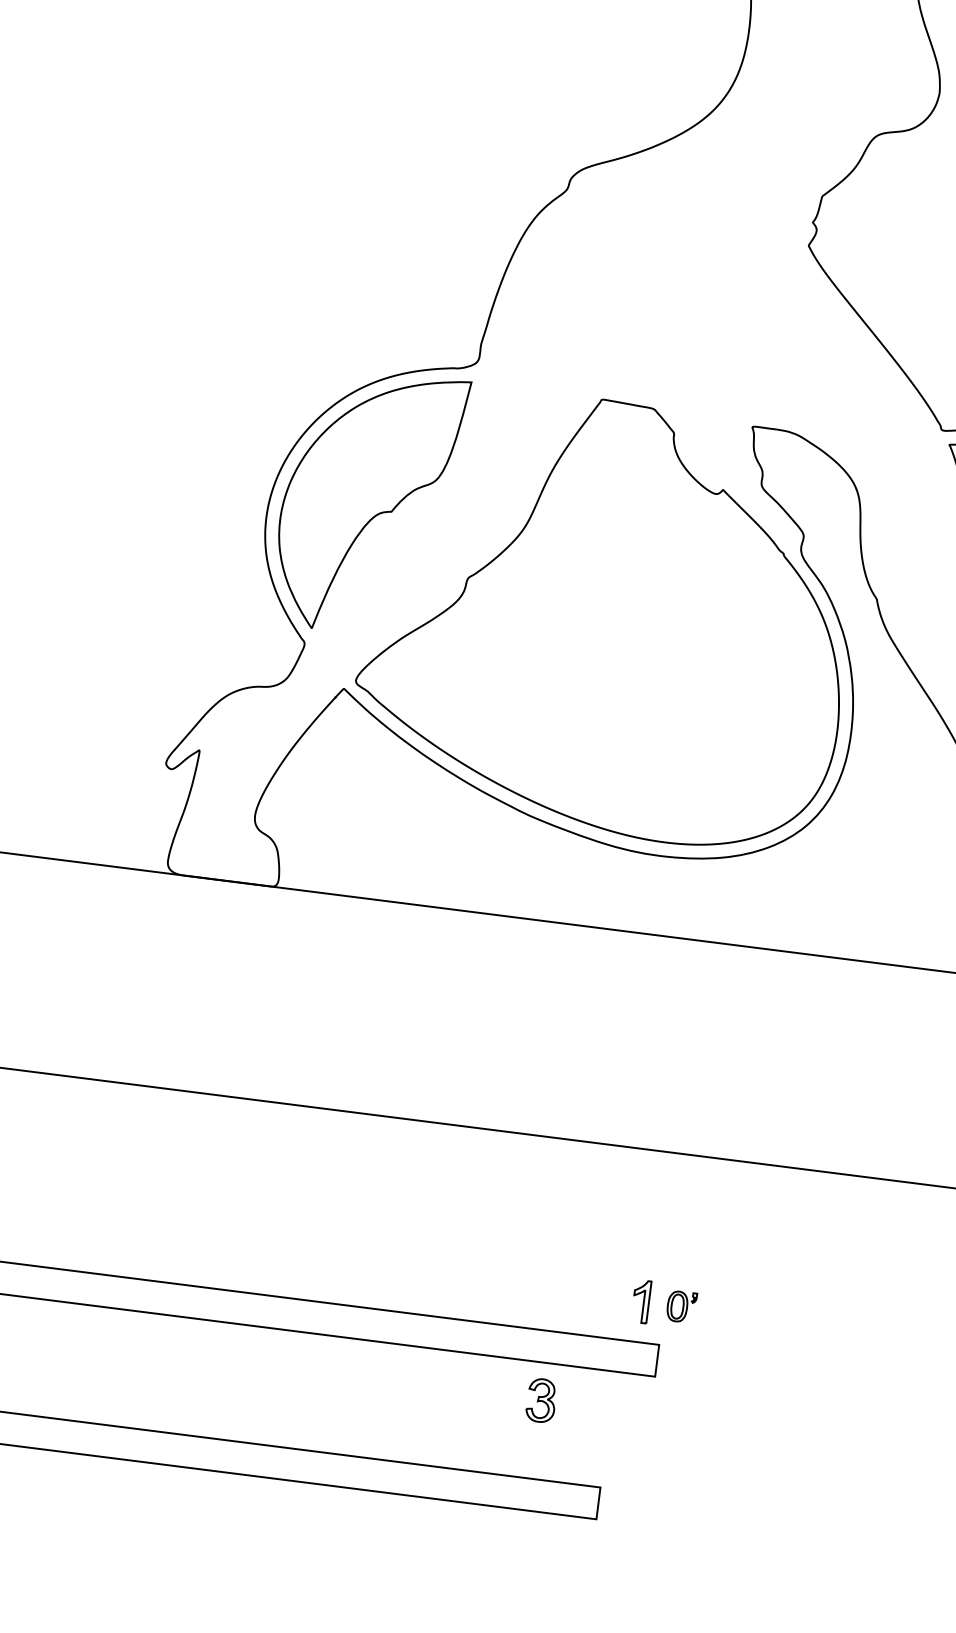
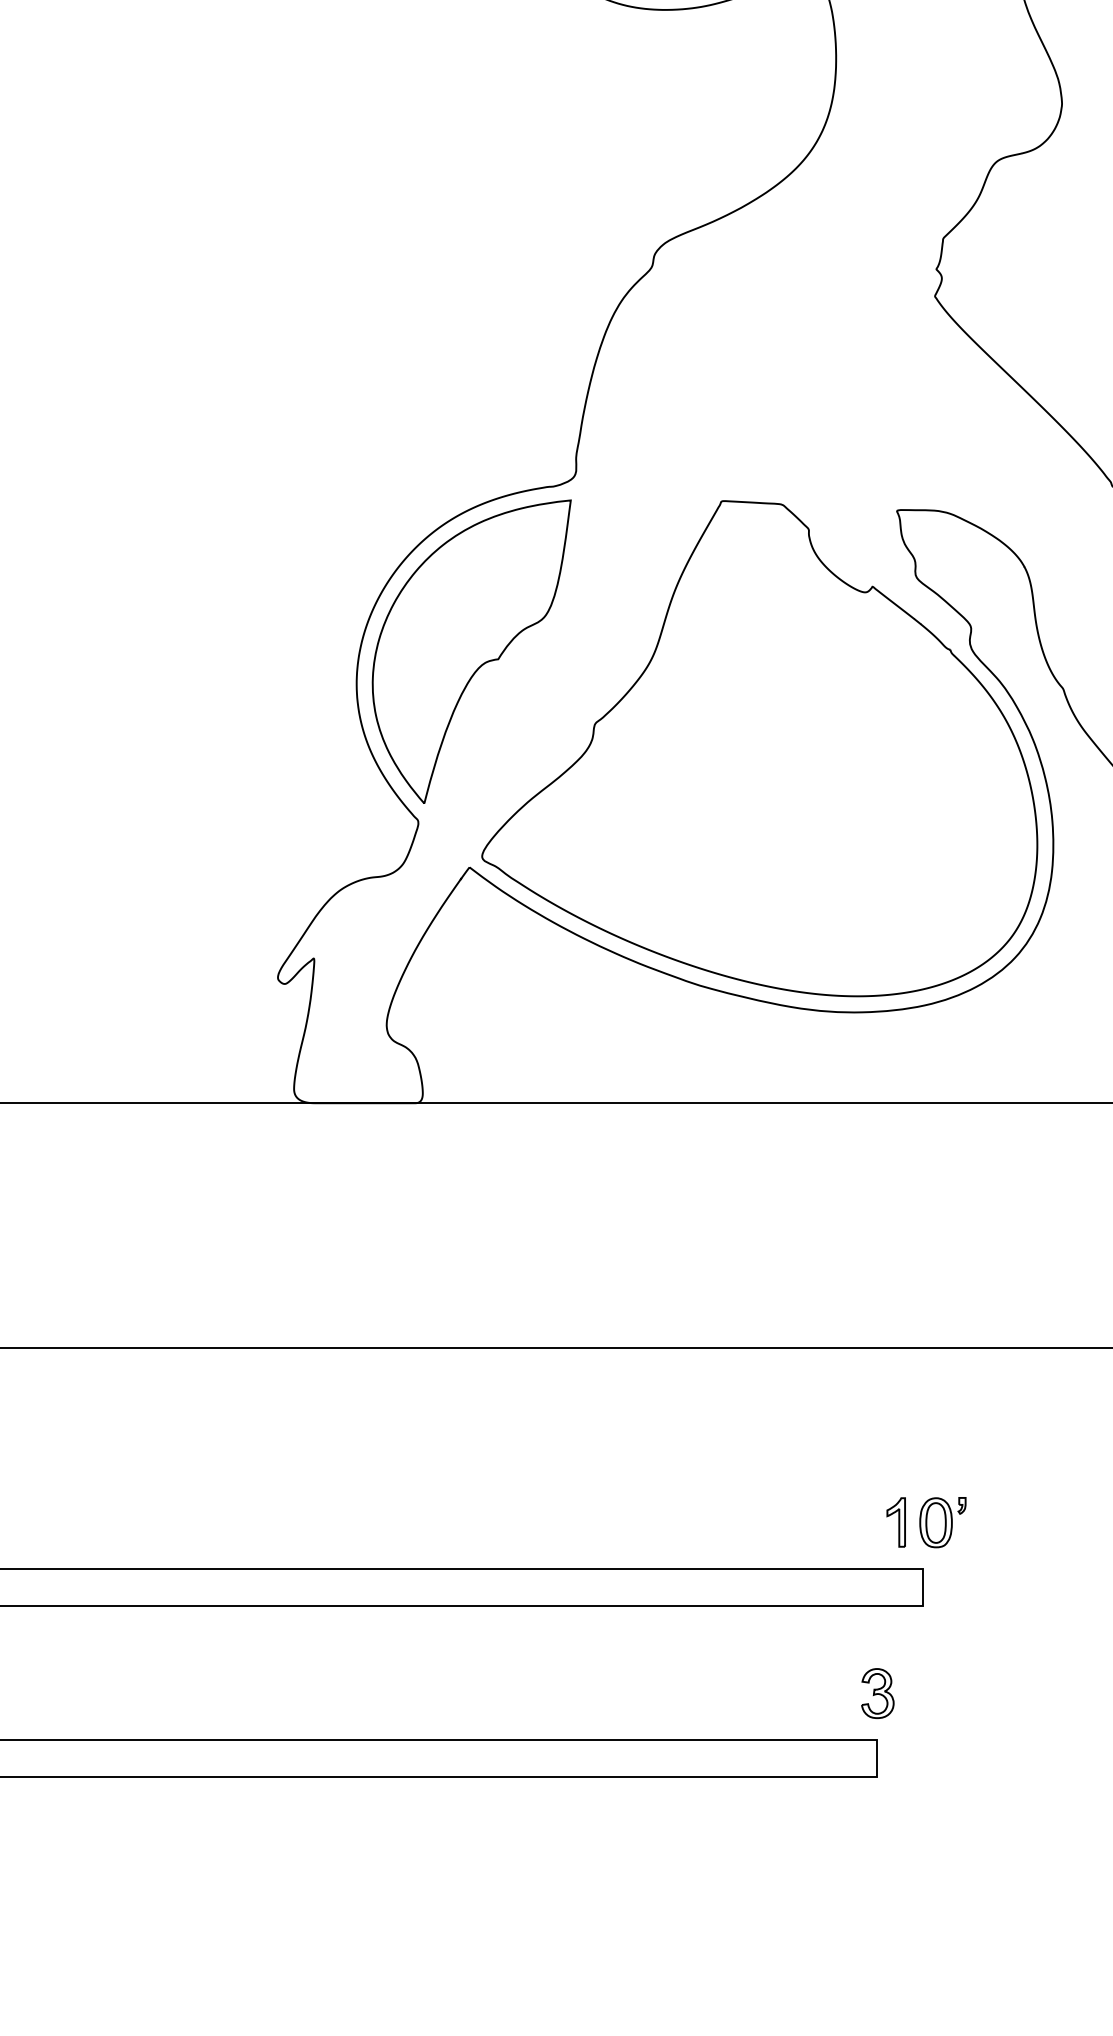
part: (681, 1306) -> (942, 1522), size x1.43
part: (541, 1400) -> (877, 1693), moved

